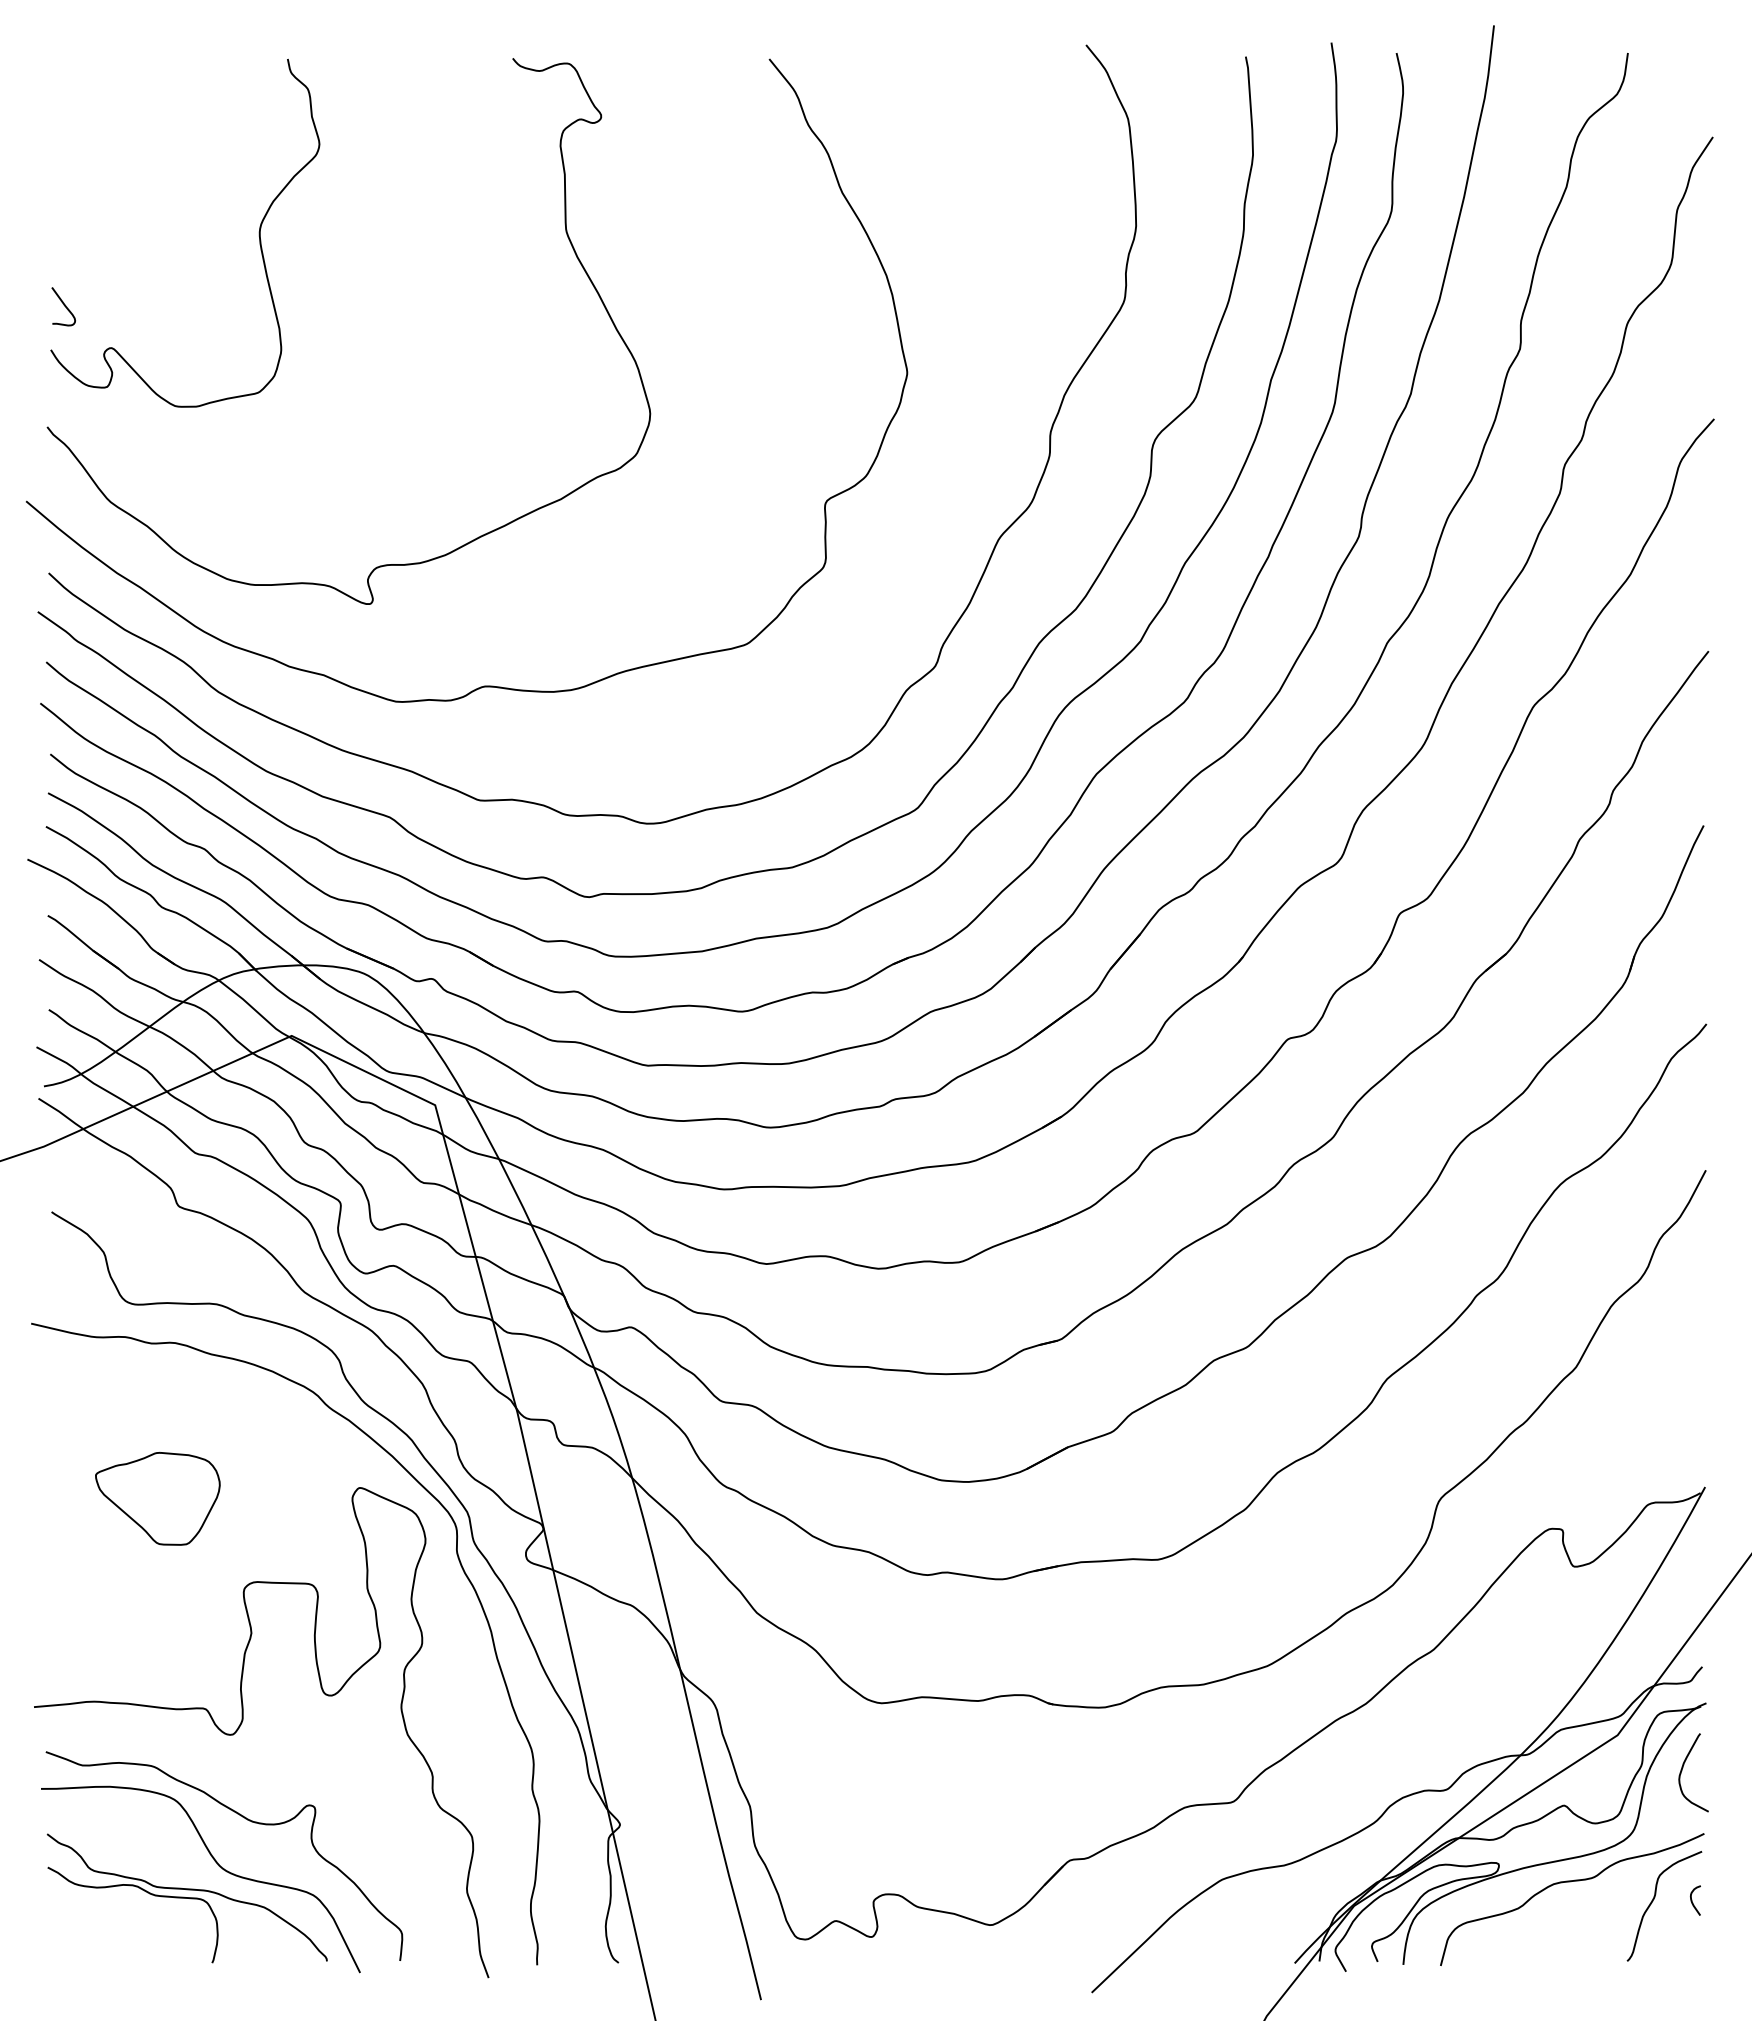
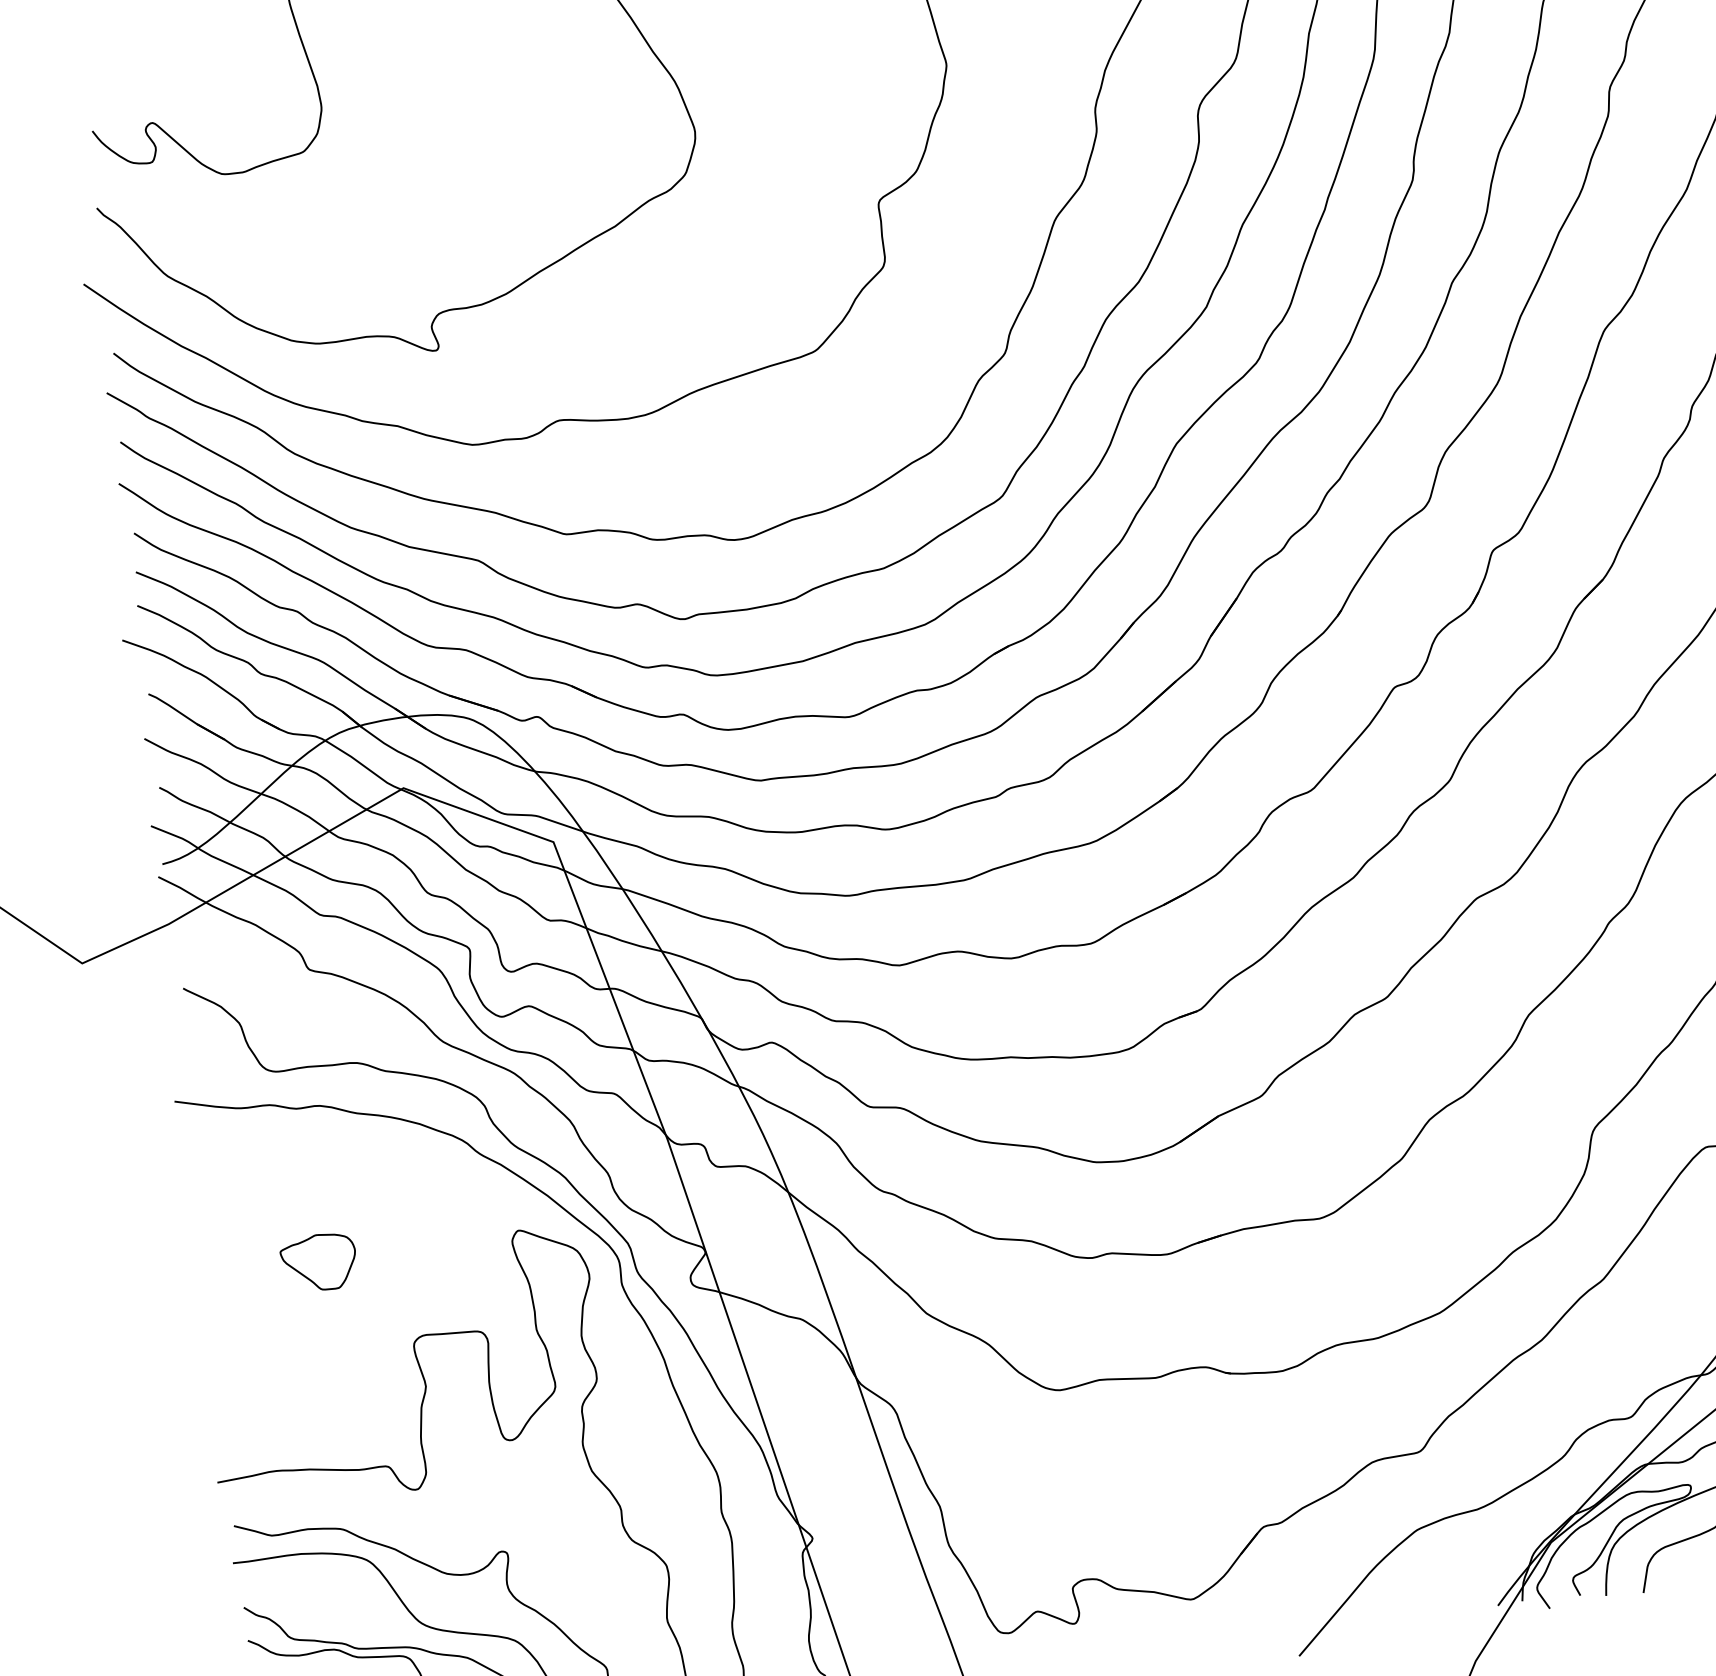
curve: (63, 305) -> (100, 85), removed
part: (157, 1498) -> (318, 1262), size x0.6

